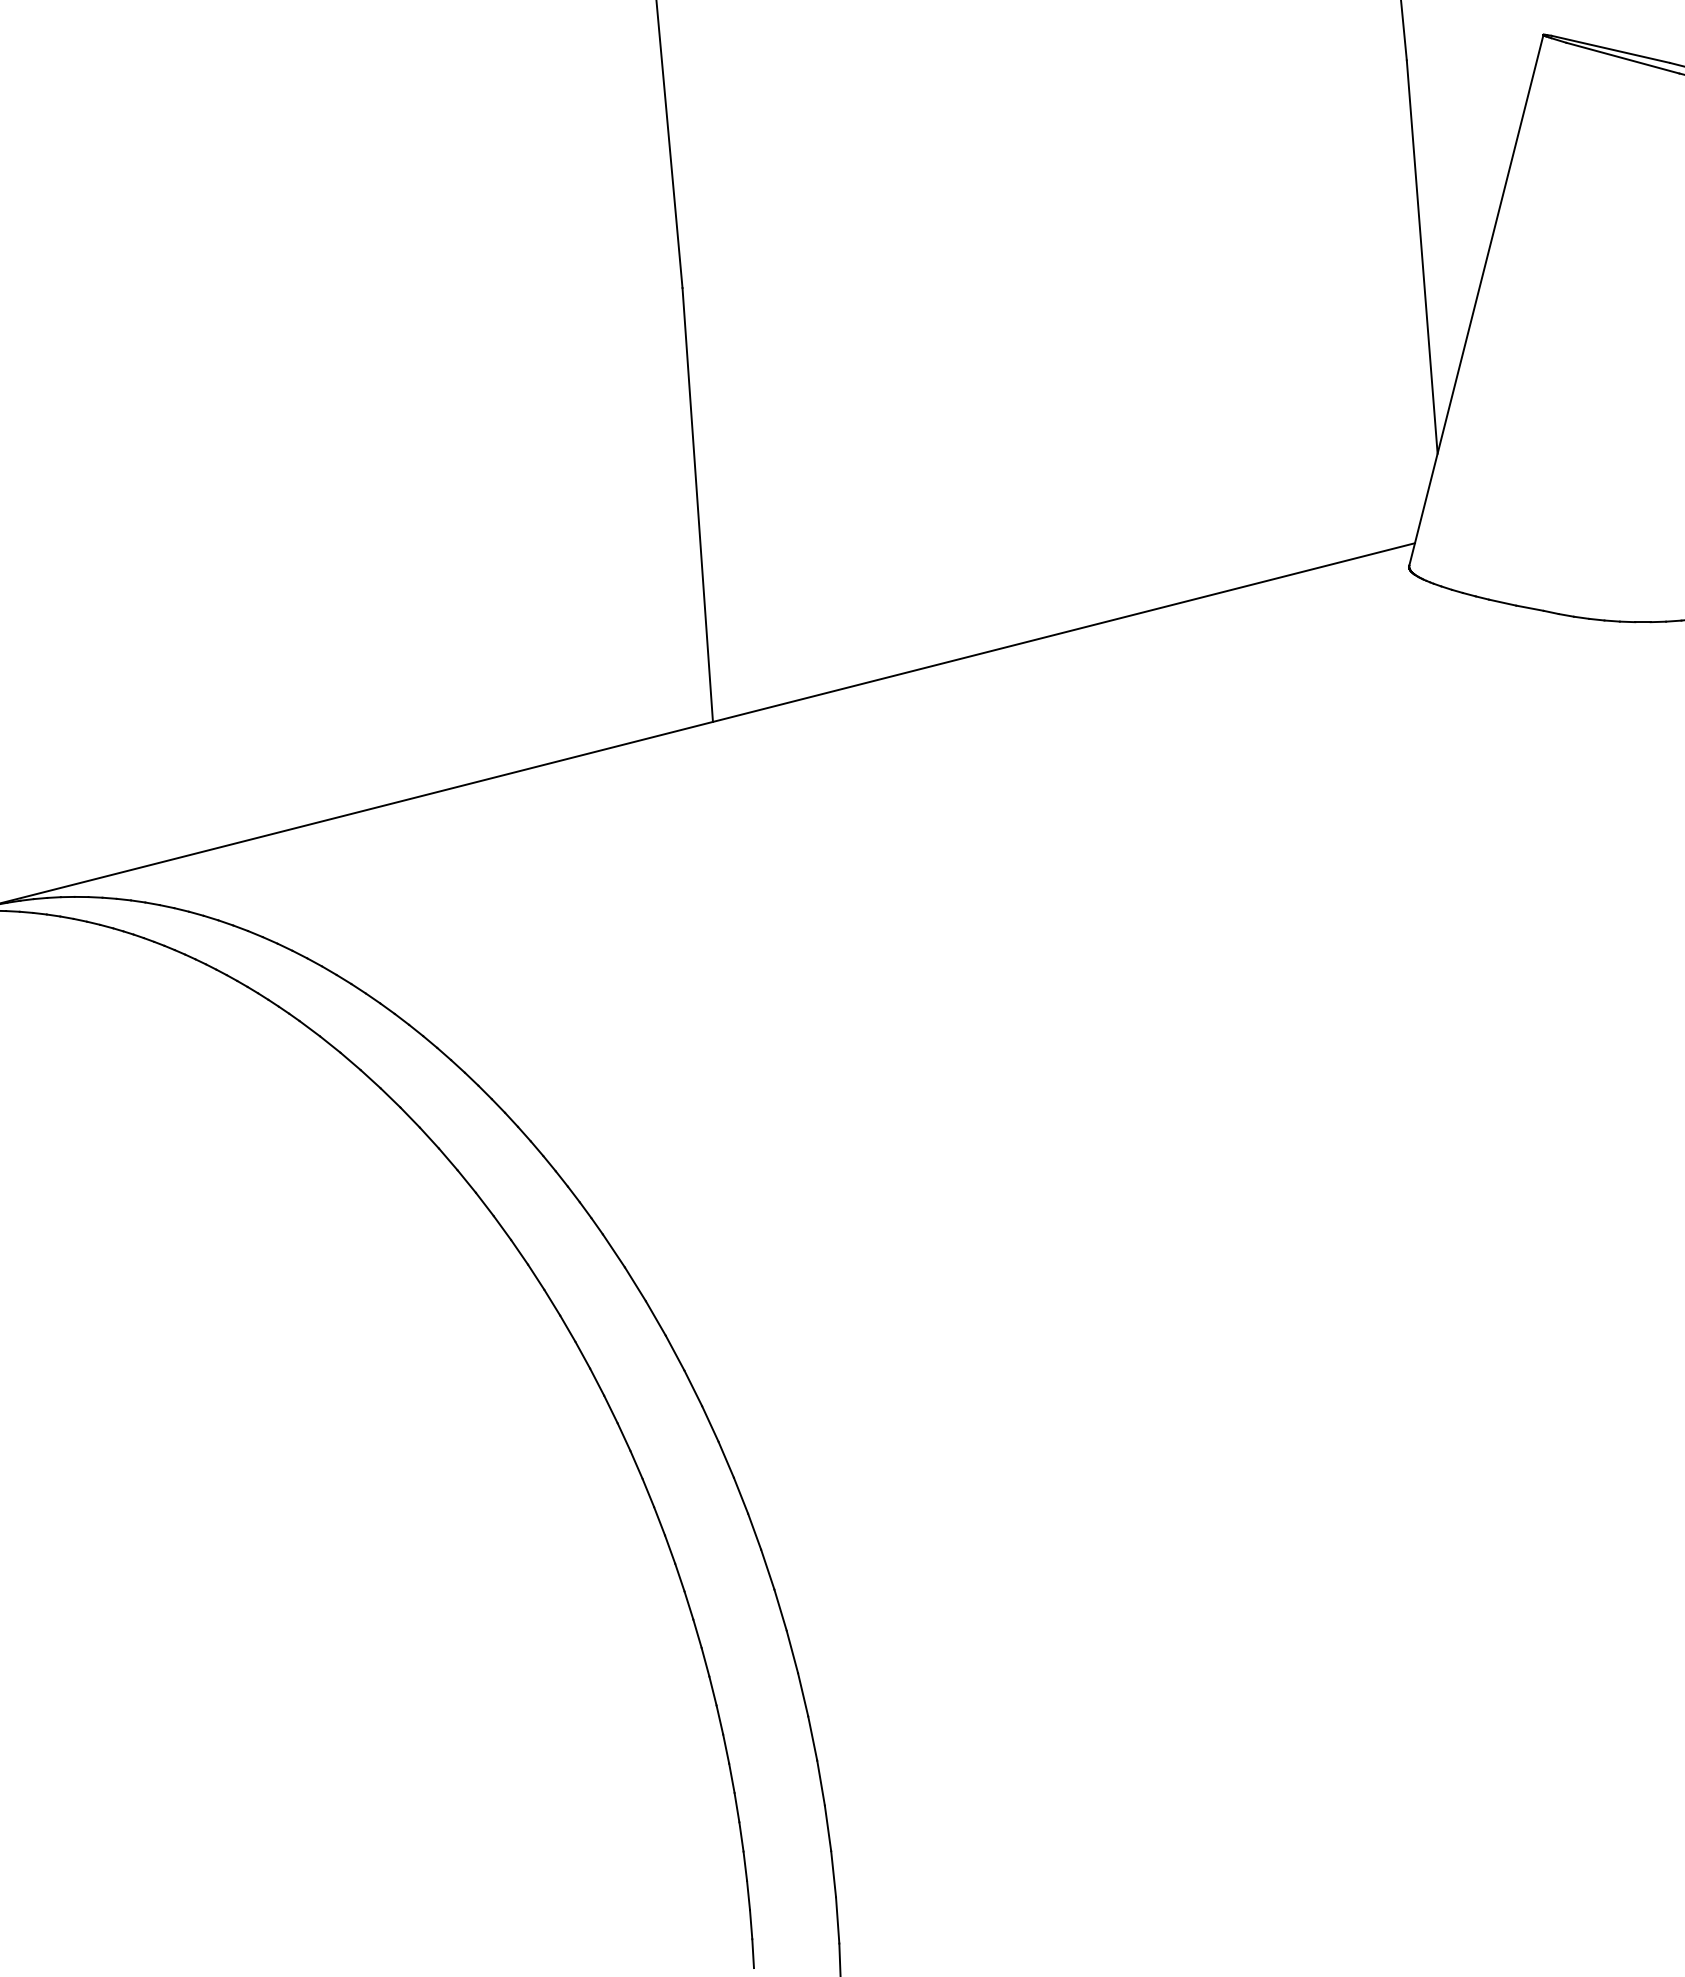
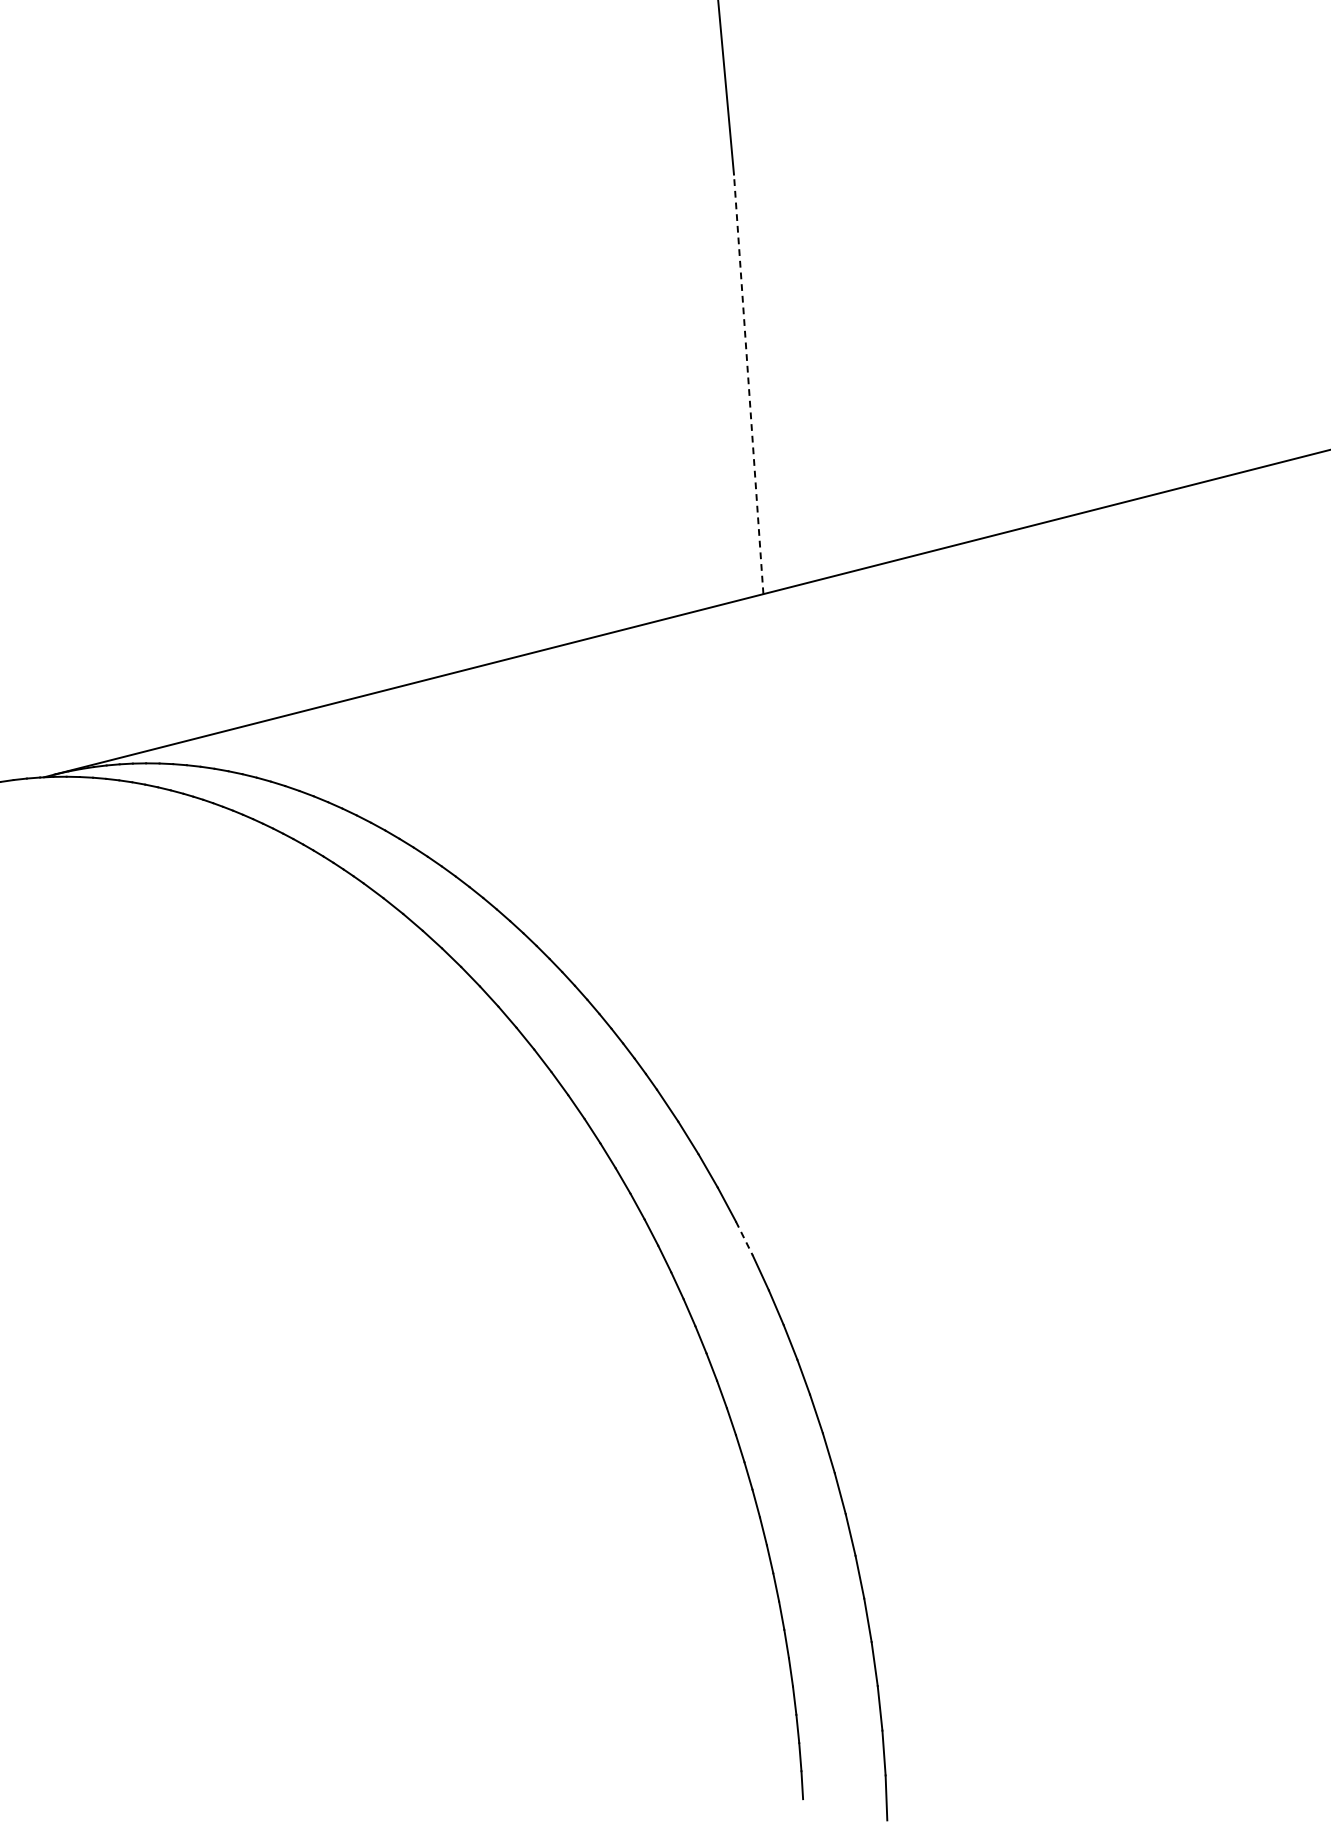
line: (697, 504) -> (748, 383), solid -> dashed
line: (693, 1388) -> (744, 1238), solid -> dashed

